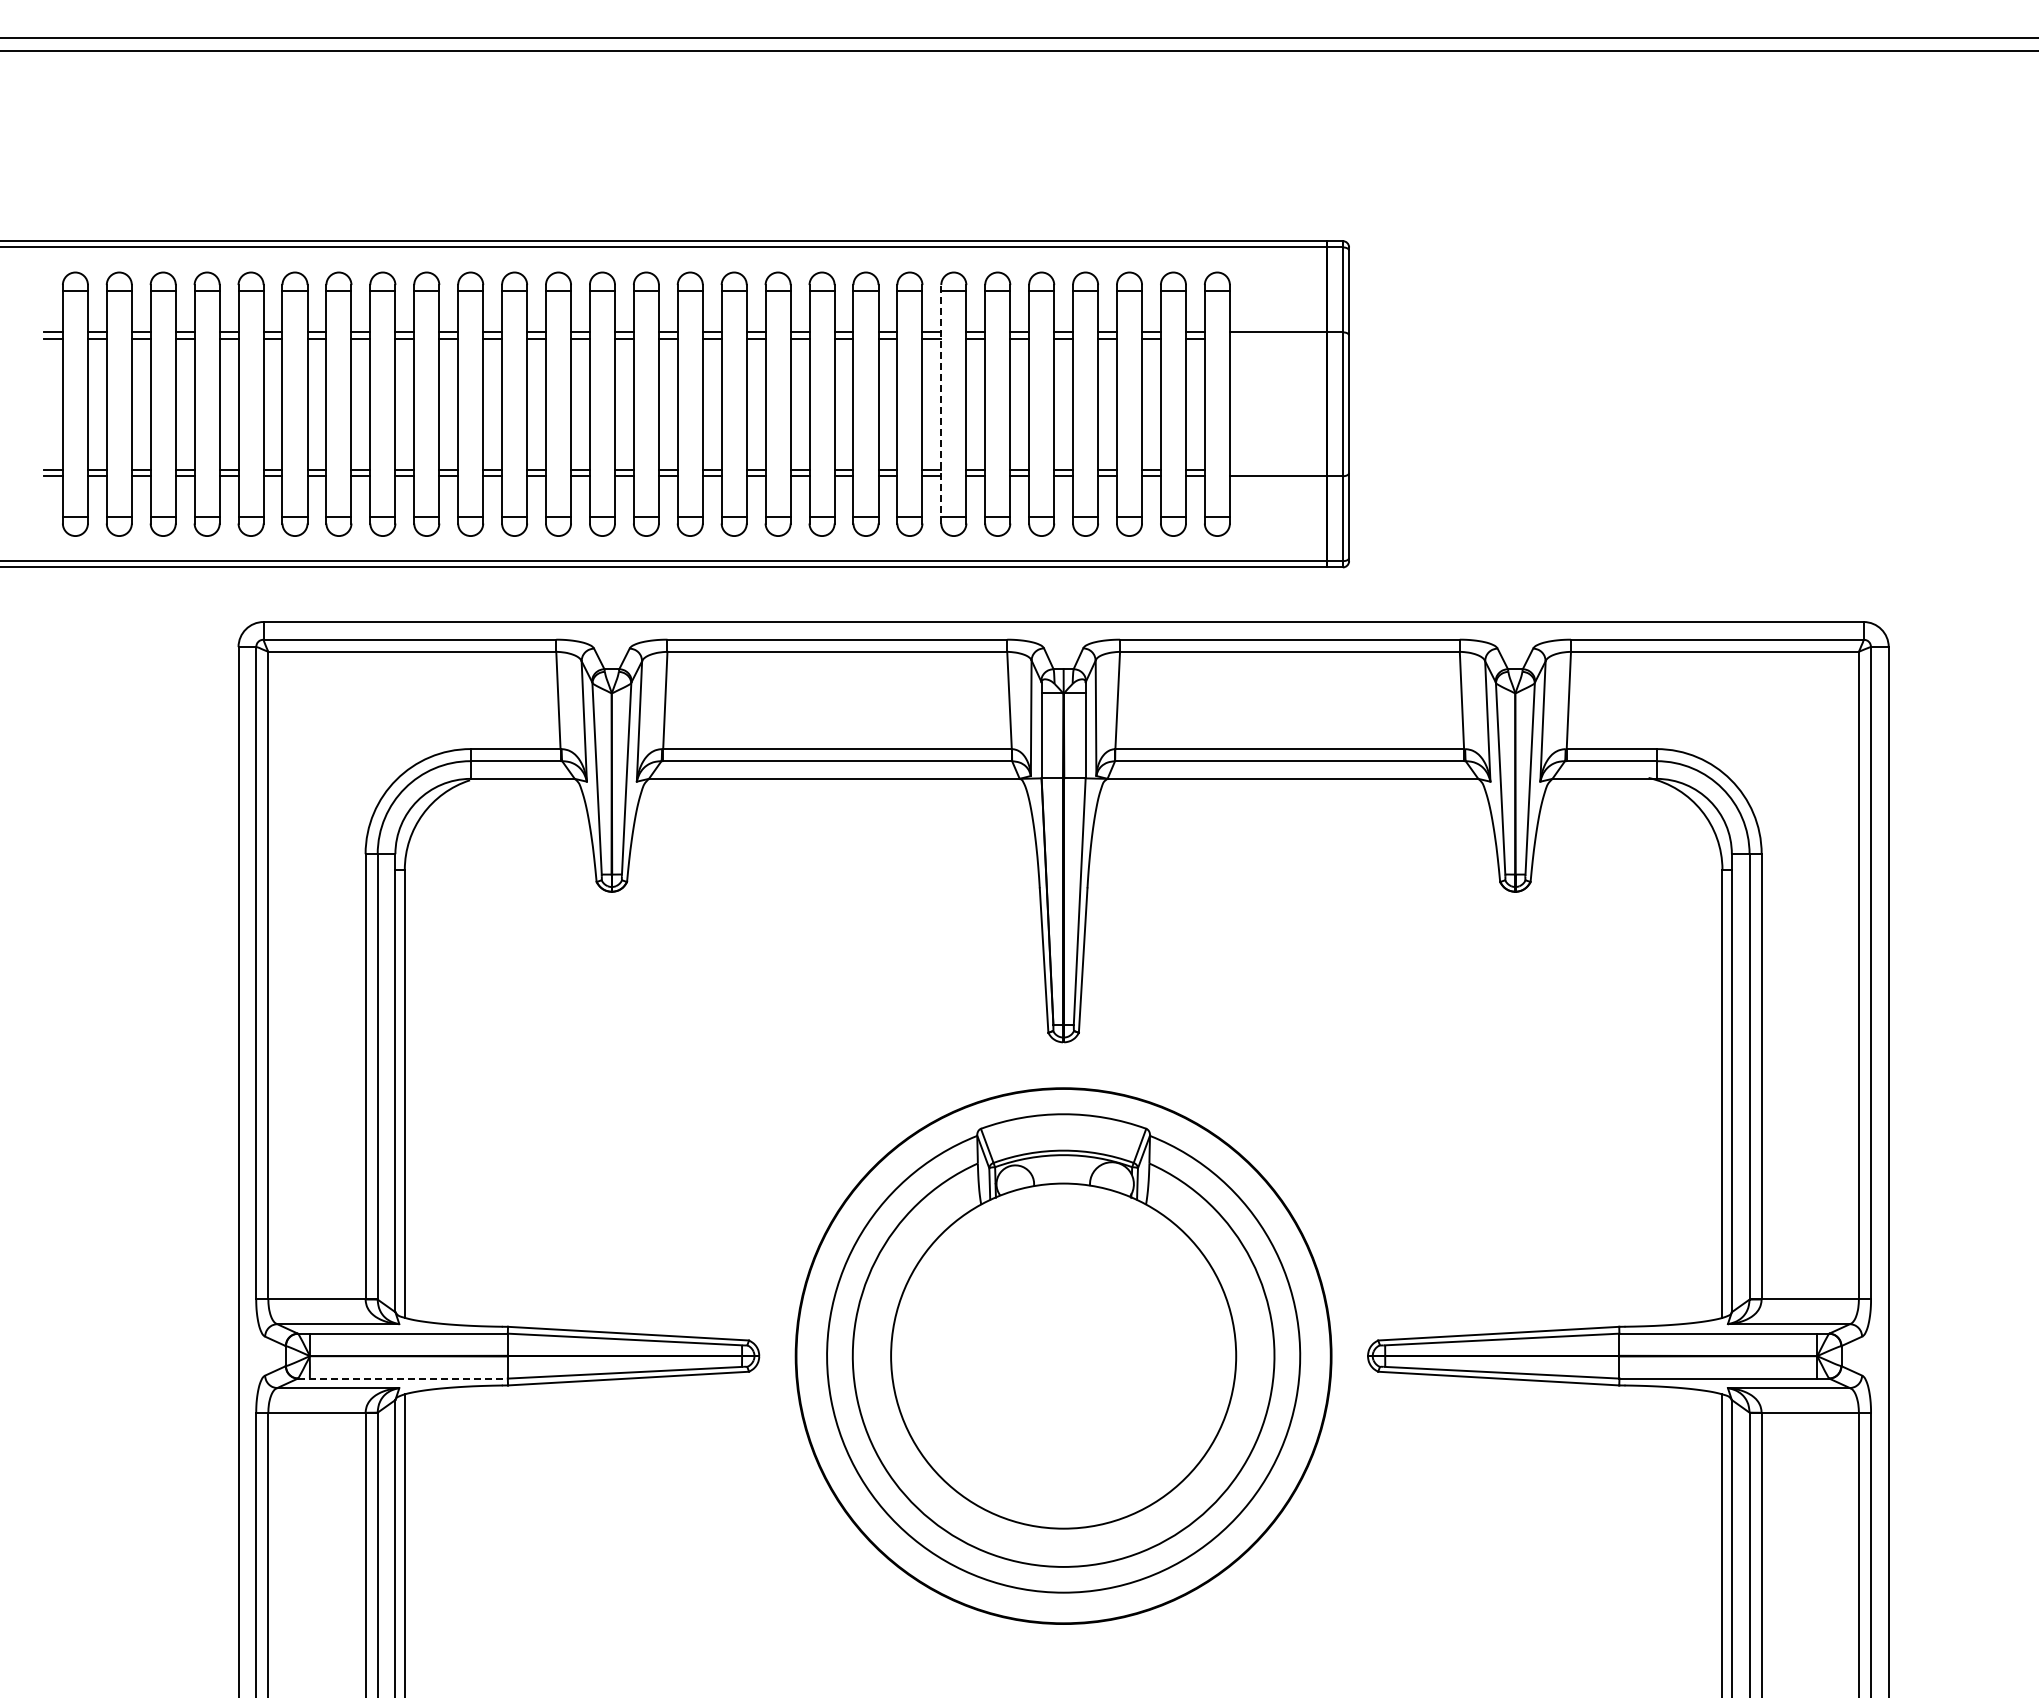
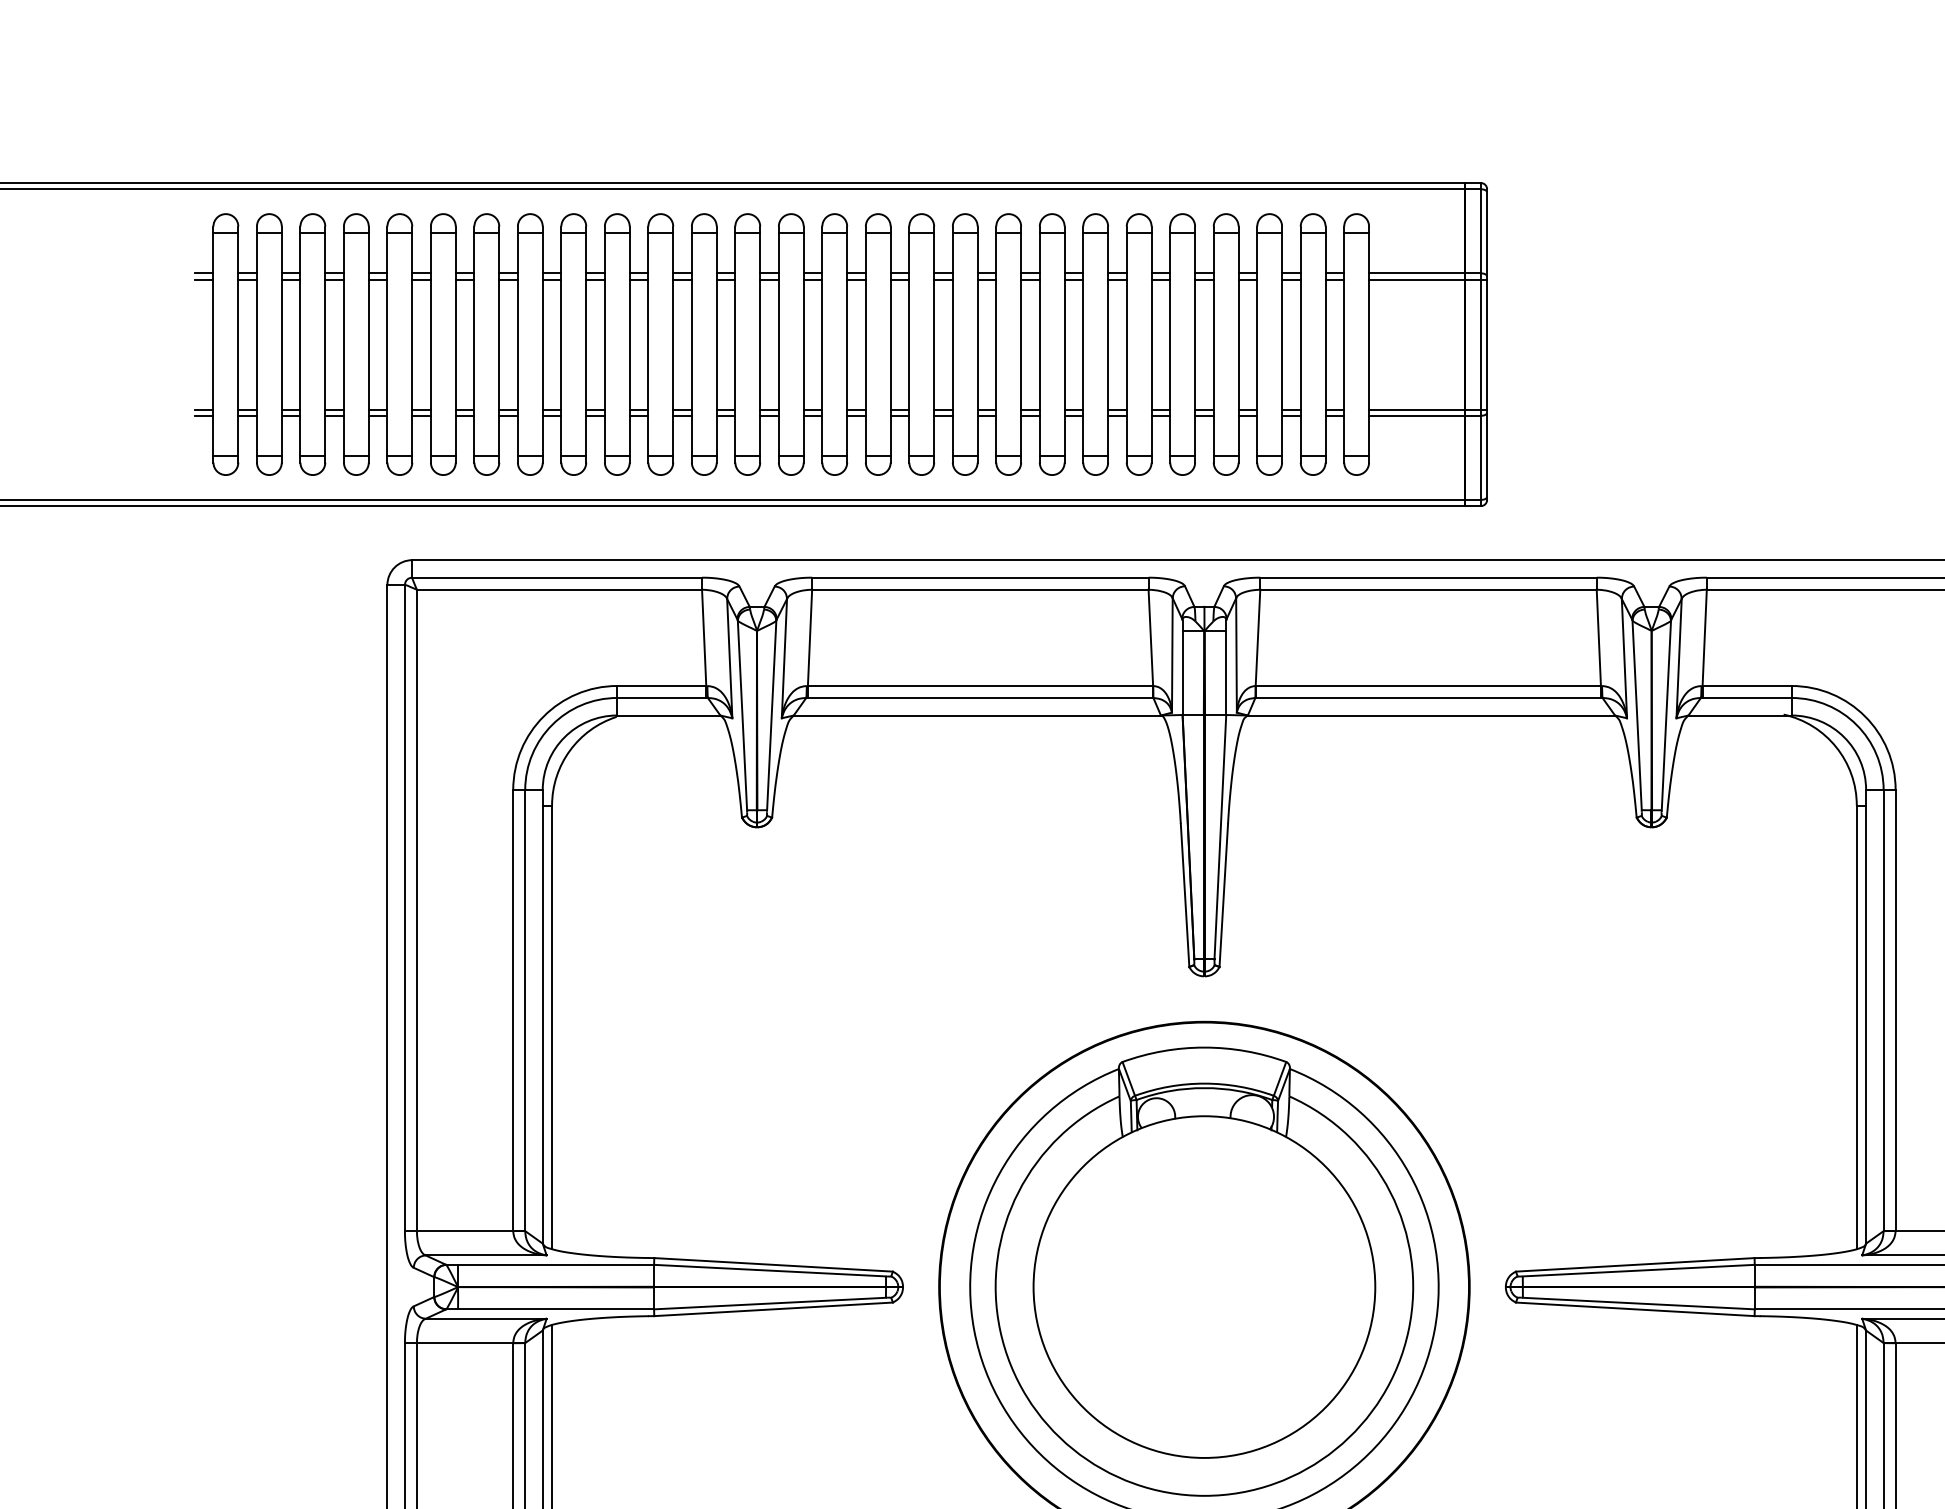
line: (1289, 338) -> (1428, 279), added
line: (941, 403) -> (1083, 343), dashed -> solid
line: (1289, 469) -> (1428, 409), added
line: (402, 1378) -> (549, 1309), dashed -> solid

